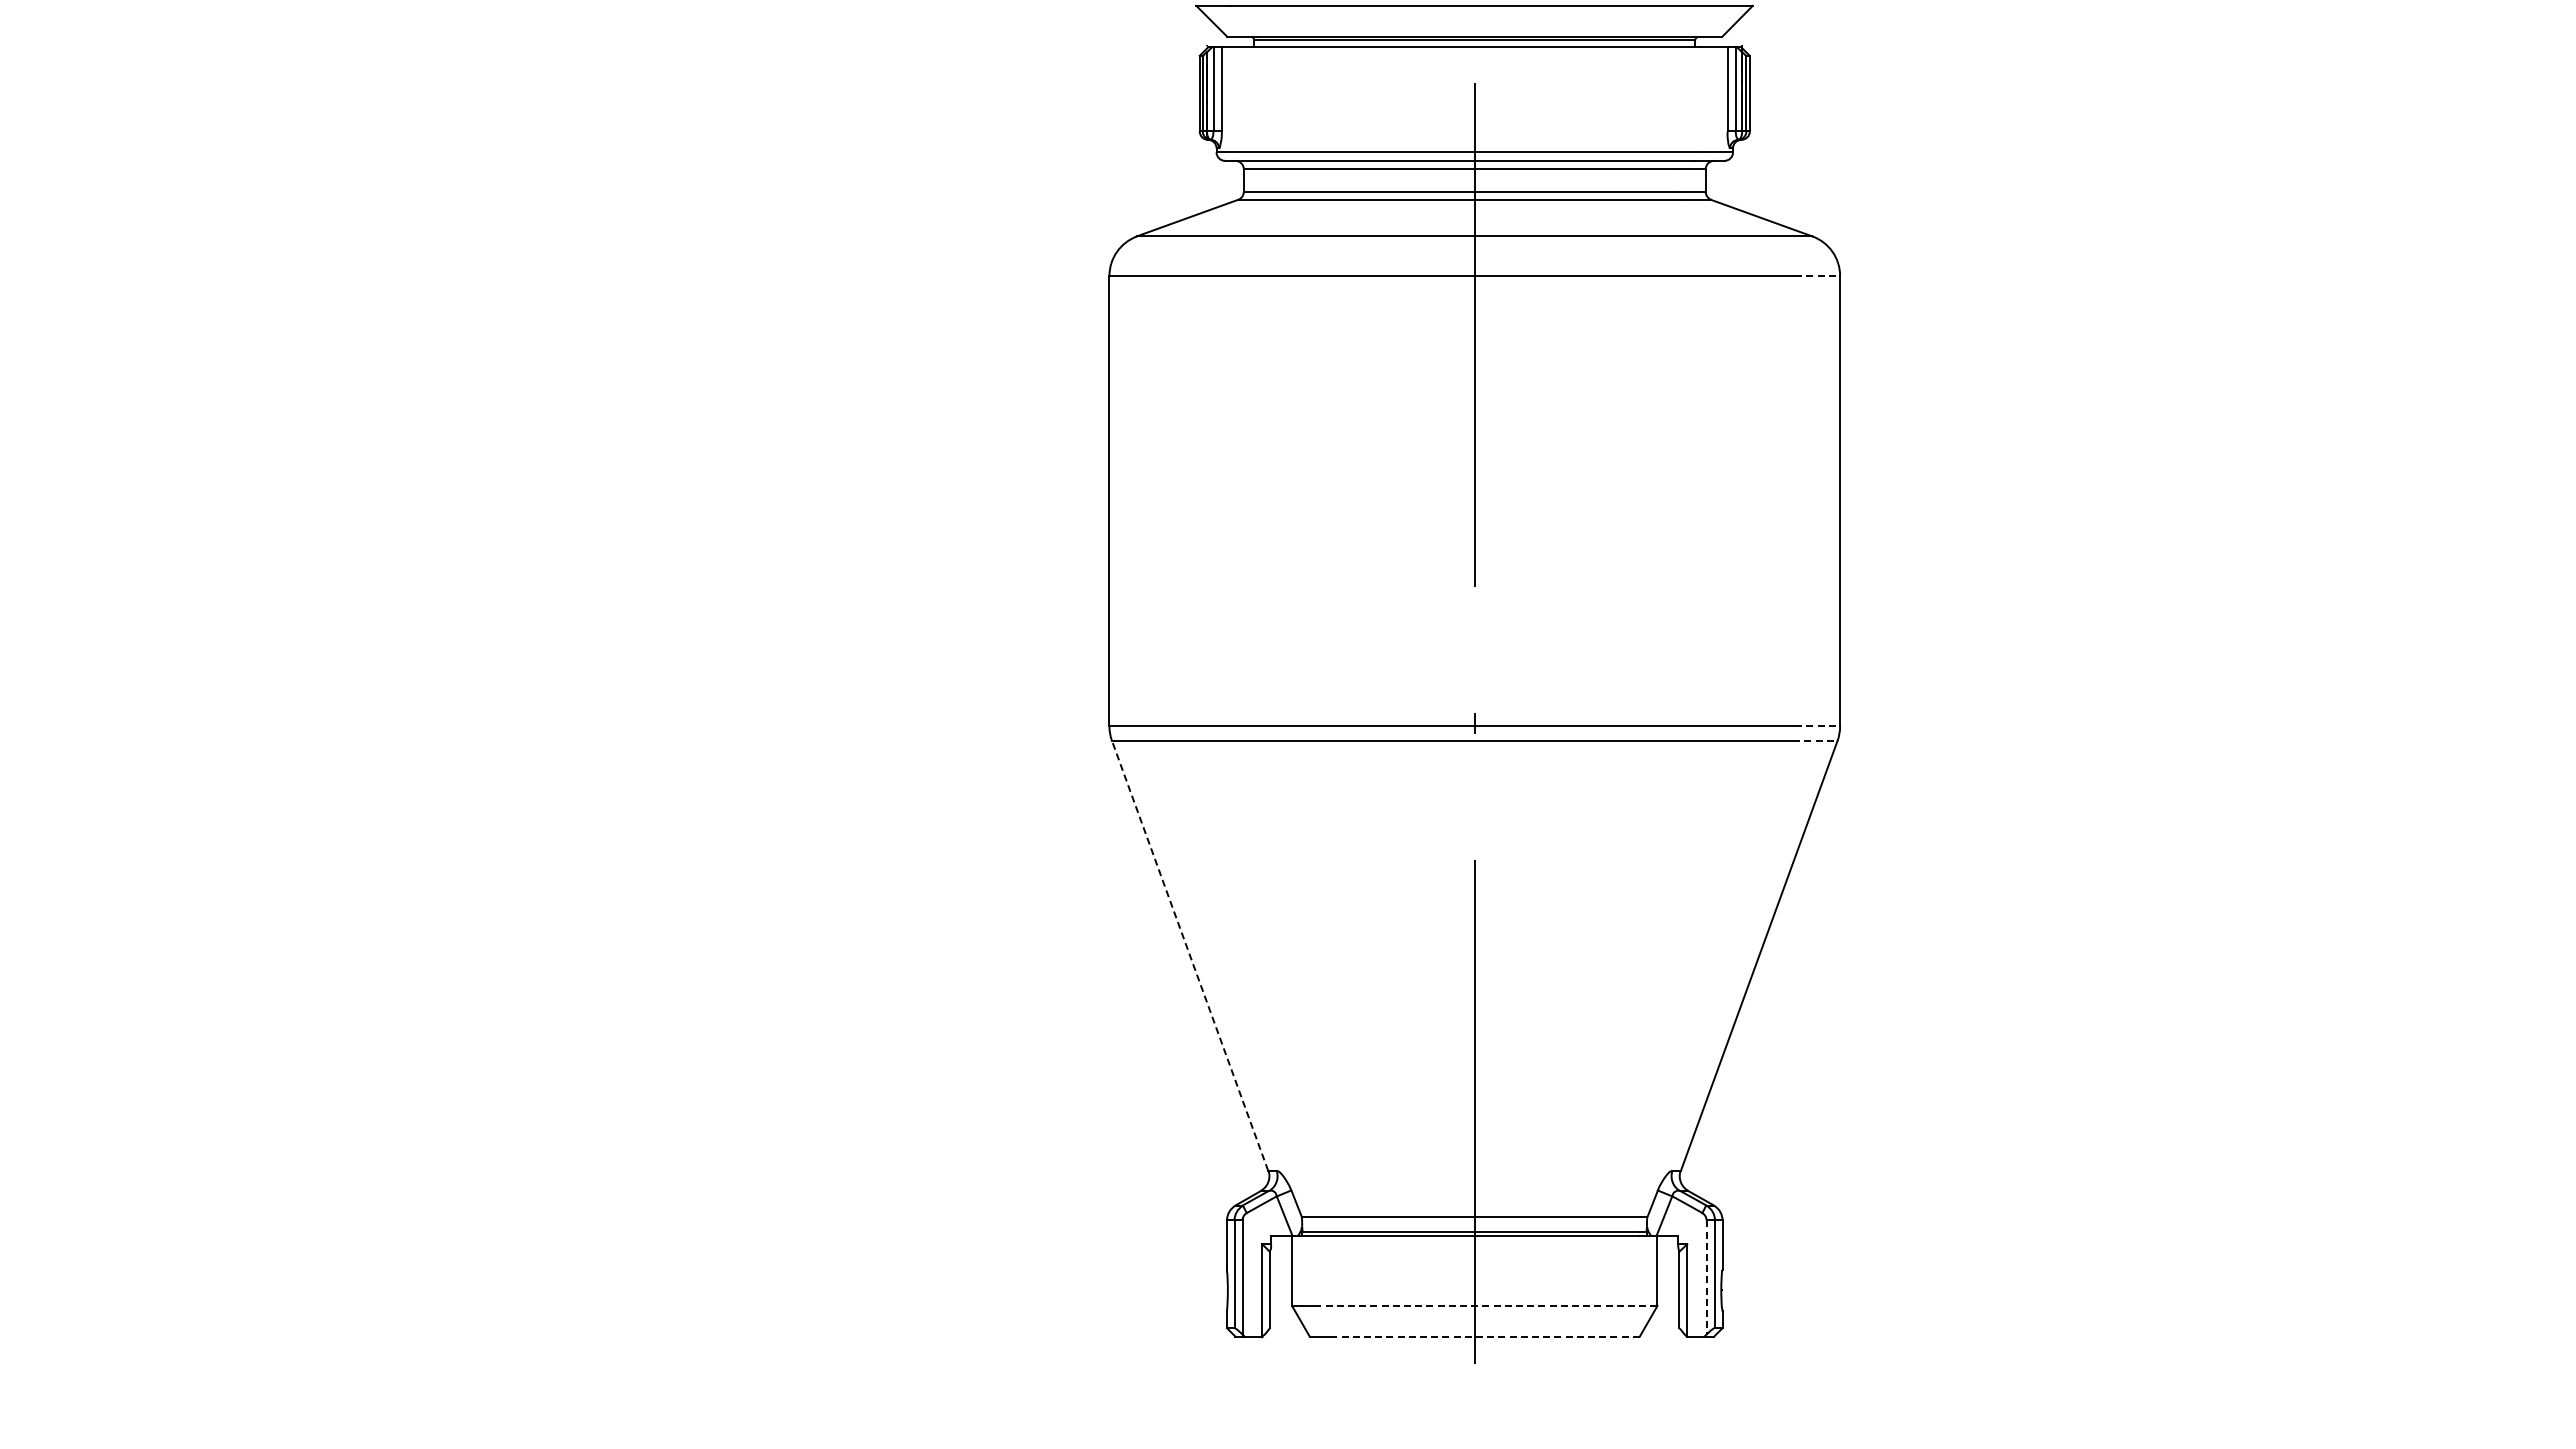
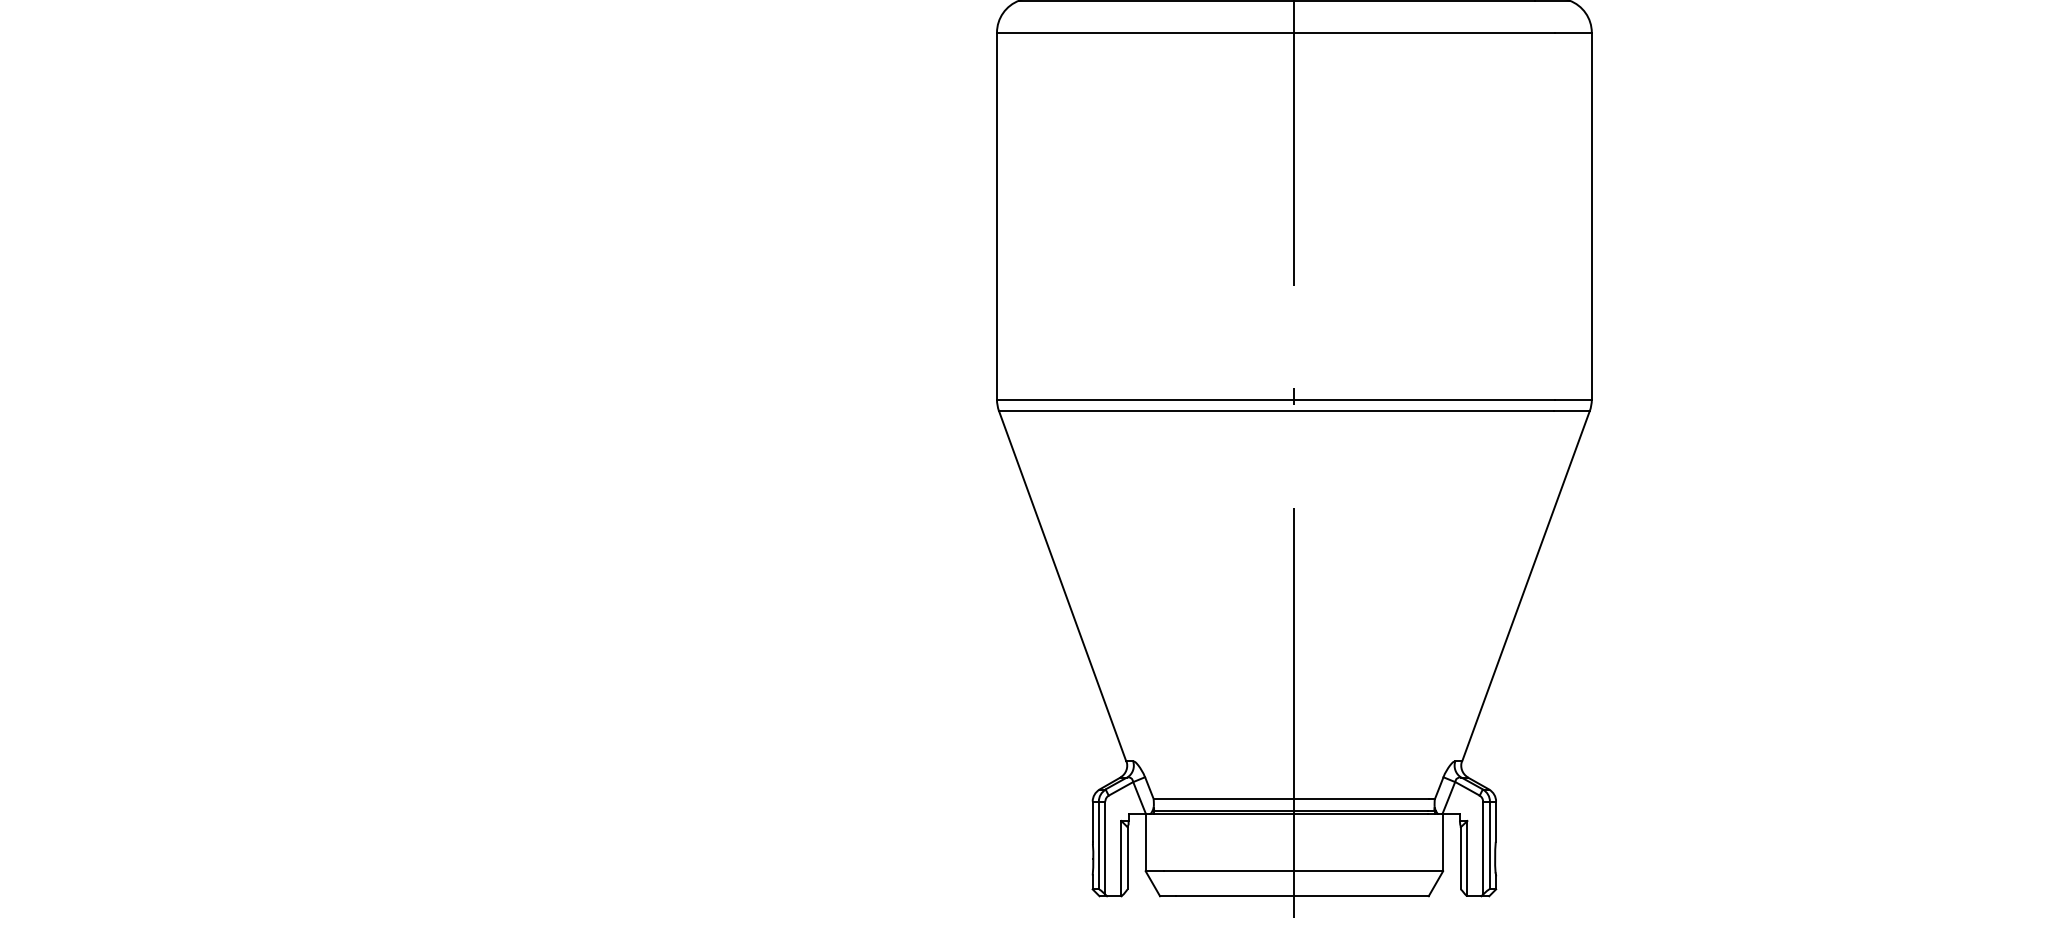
line: (1818, 275) -> (1574, 32), dashed -> solid
line: (1818, 726) -> (1574, 399), dashed -> solid
line: (1815, 740) -> (1571, 410), dashed -> solid
line: (1190, 955) -> (1062, 585), dashed -> solid
line: (1706, 1277) -> (1483, 848), dashed -> solid
line: (1485, 1305) -> (1303, 870), dashed -> solid
line: (1484, 1336) -> (1302, 896), dashed -> solid

